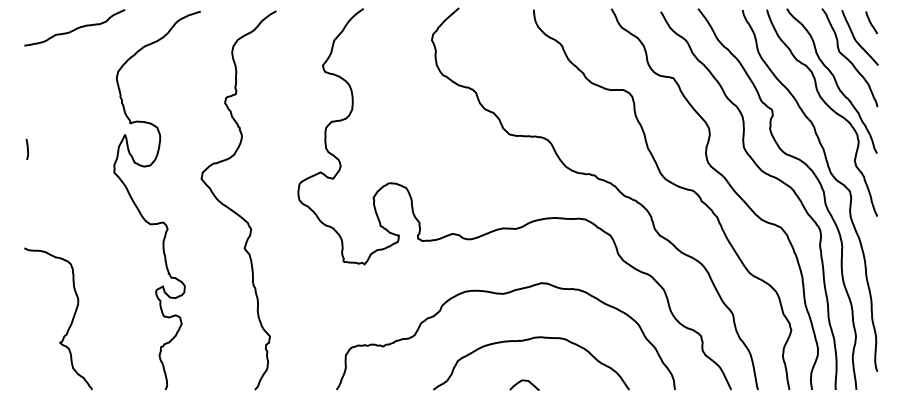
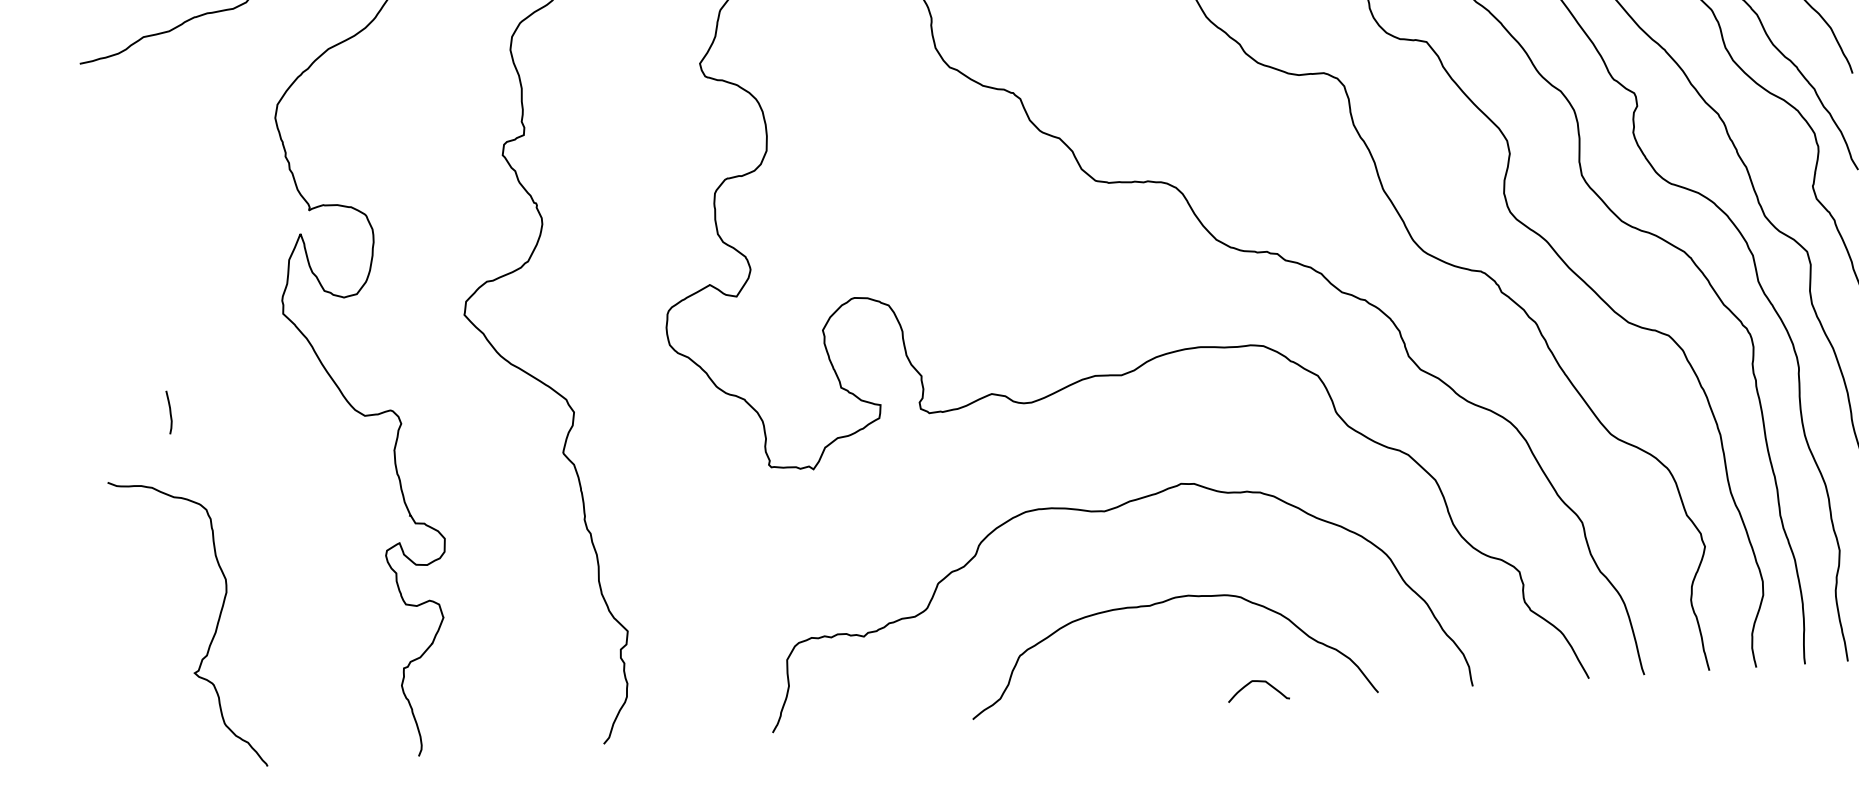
curve: (27, 149) -> (169, 412), moved
curve: (524, 381) -> (1257, 683), moved

